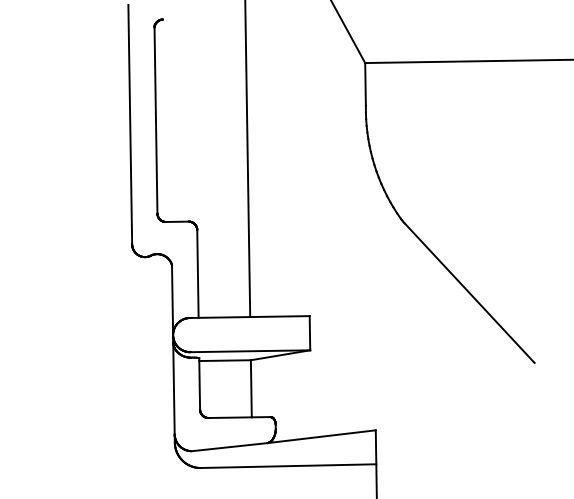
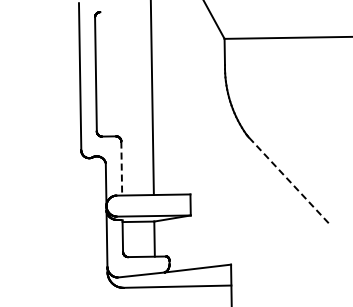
line: (197, 273) -> (121, 168), solid -> dashed
line: (469, 293) -> (288, 180), solid -> dashed

